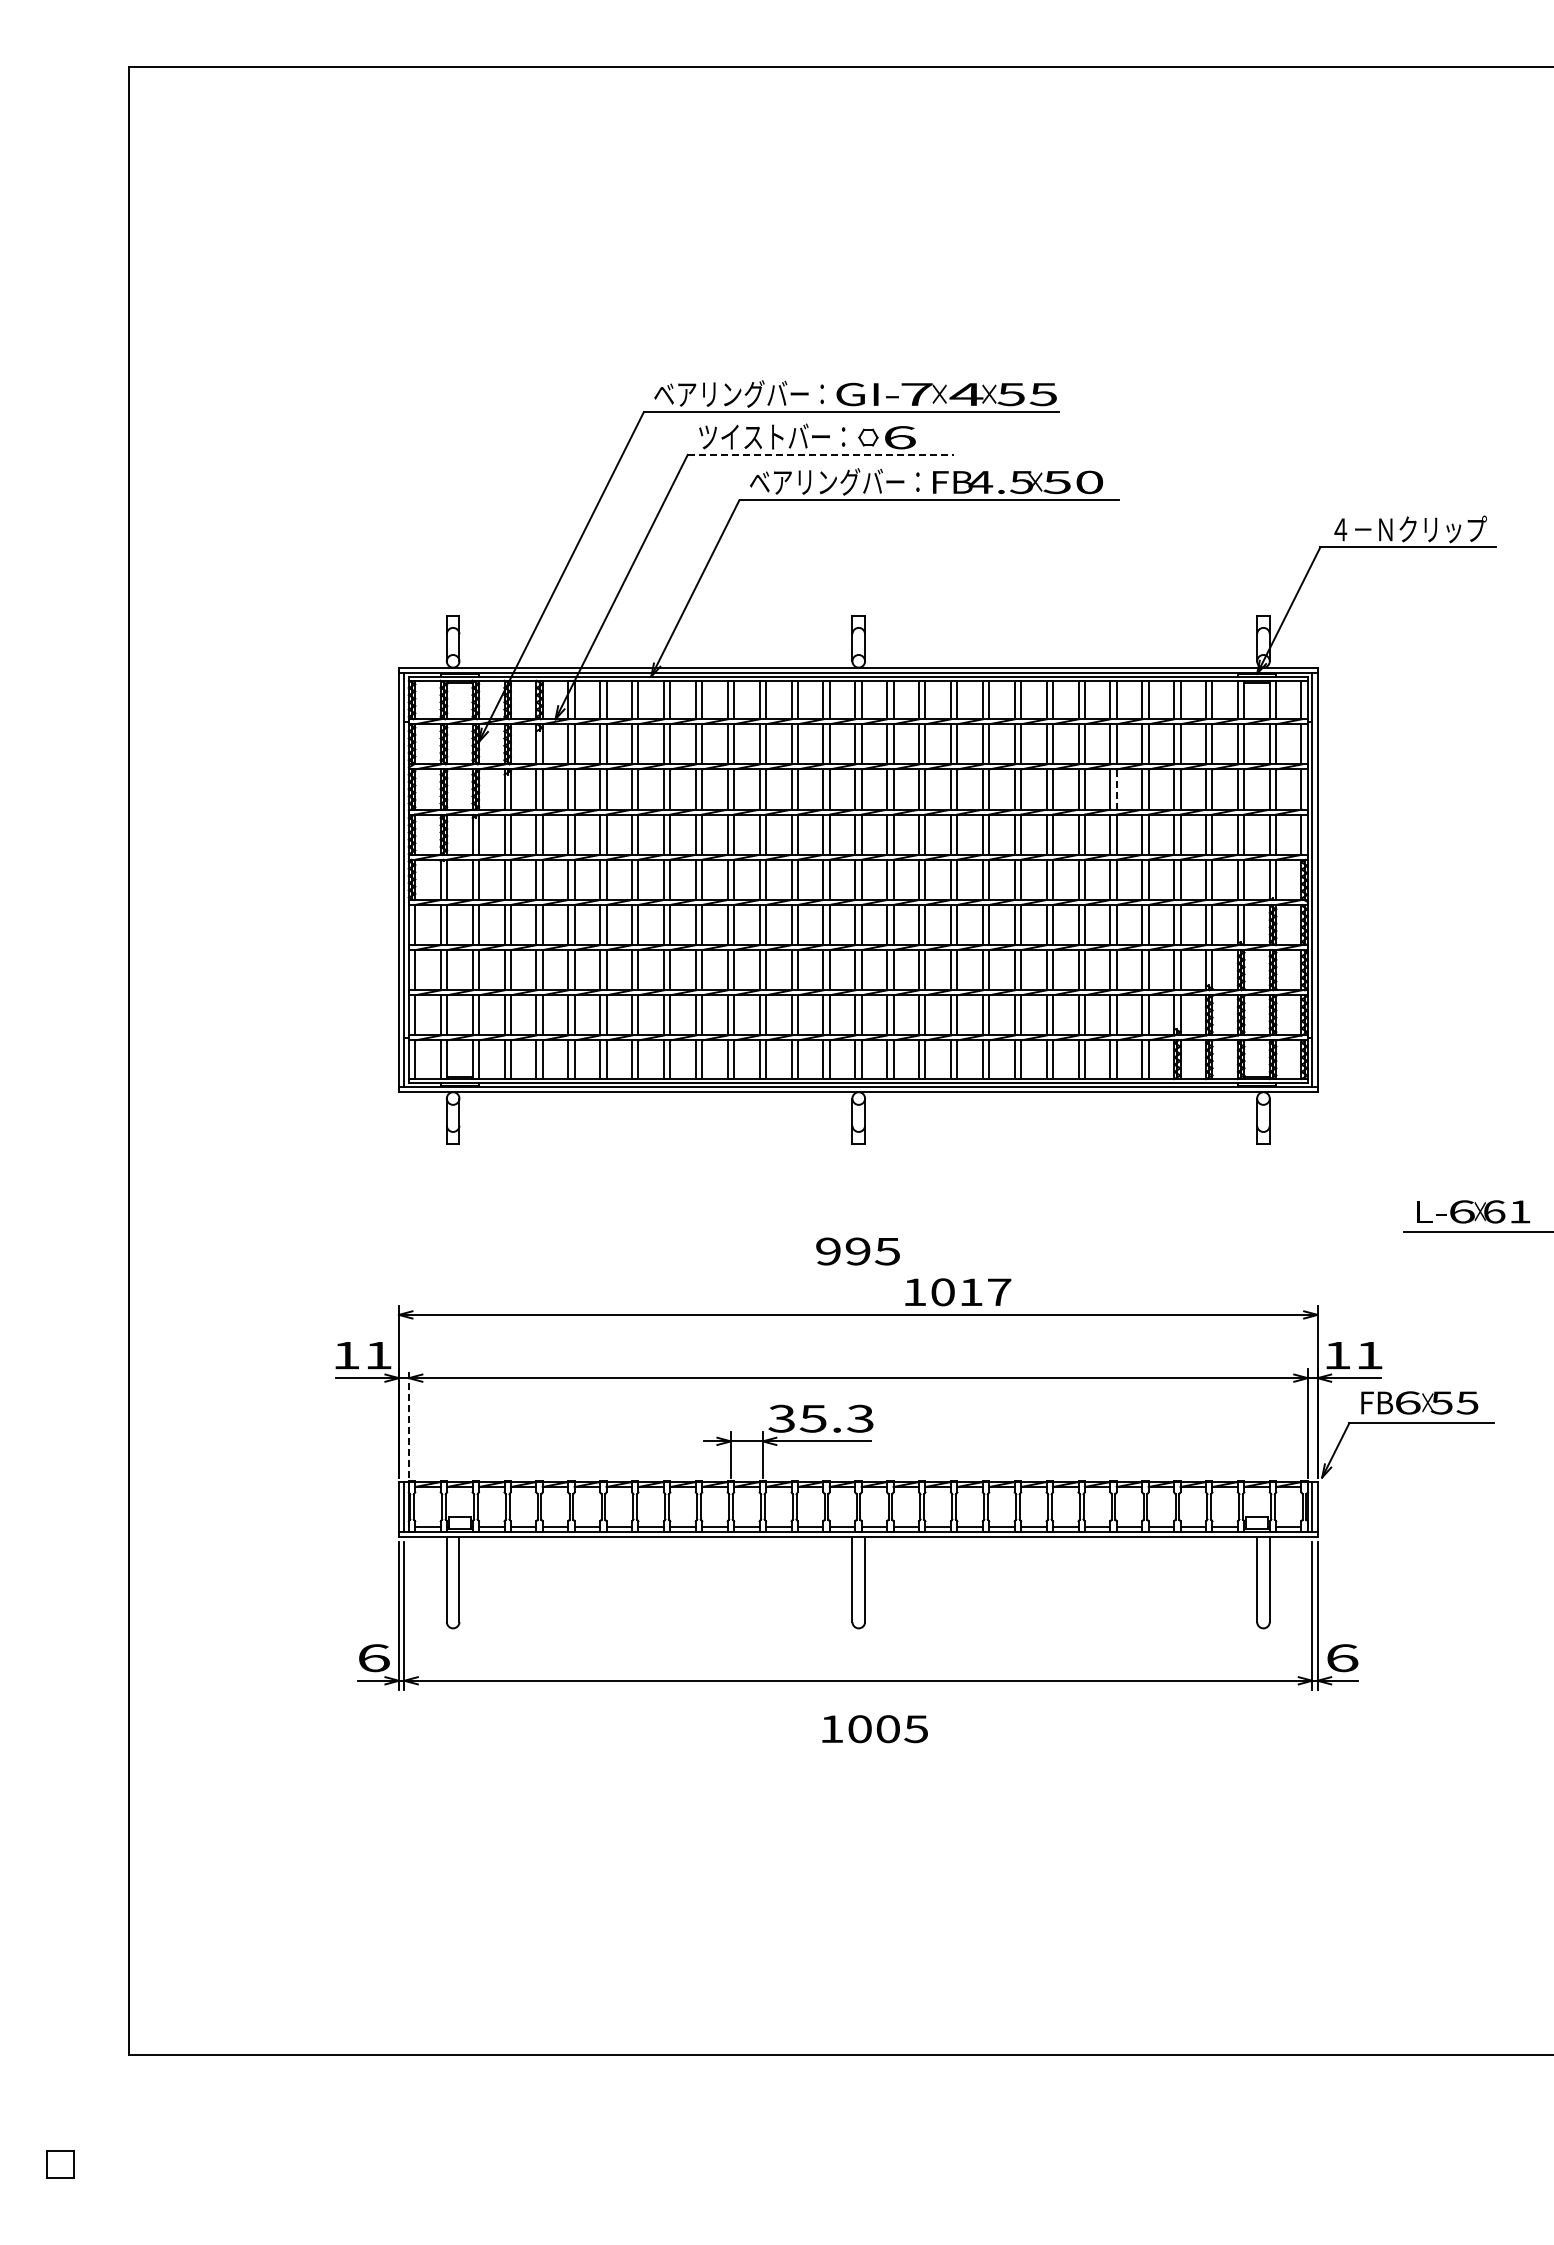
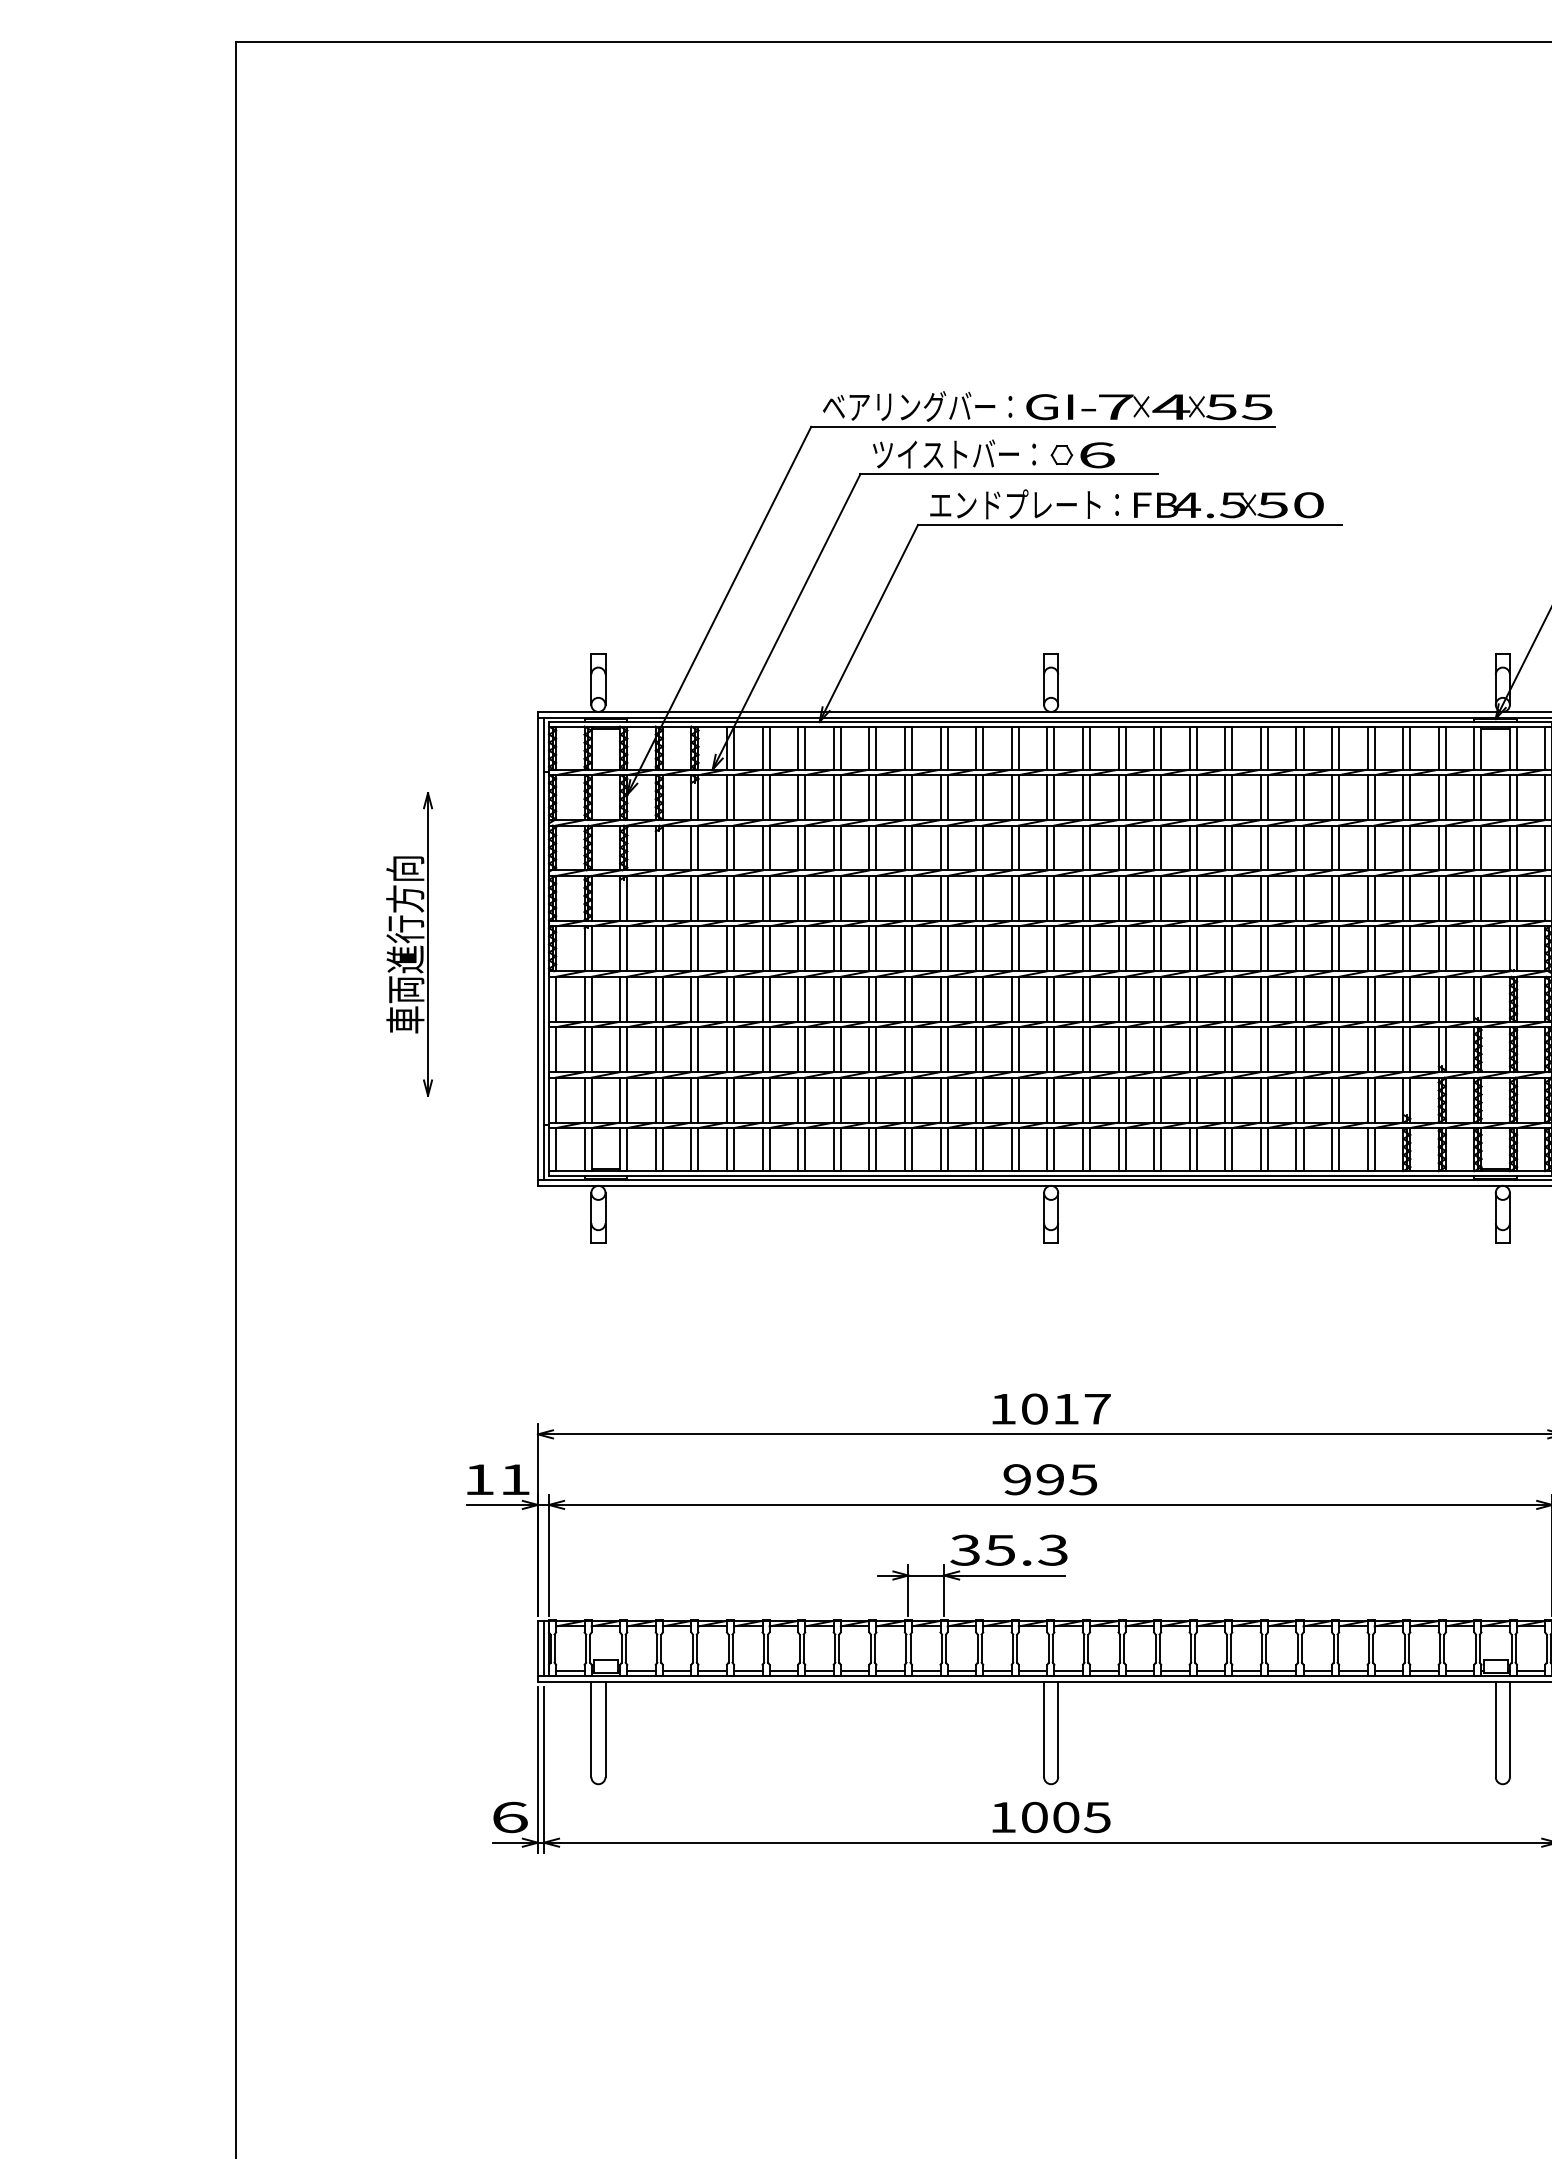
line: (821, 454) -> (1009, 474), dashed -> solid
text: (827, 481) -> (1016, 504), ベアリングバー： -> エンドプレート：
line: (1116, 789) -> (1338, 847), dashed -> solid
part: (284, 875) -> (410, 943), added
text: (857, 1251) -> (1049, 1479), moved
text: (958, 1292) -> (1051, 1409), moved
line: (408, 1422) -> (548, 1554), dashed -> solid
text: (874, 1729) -> (1050, 1817), moved

